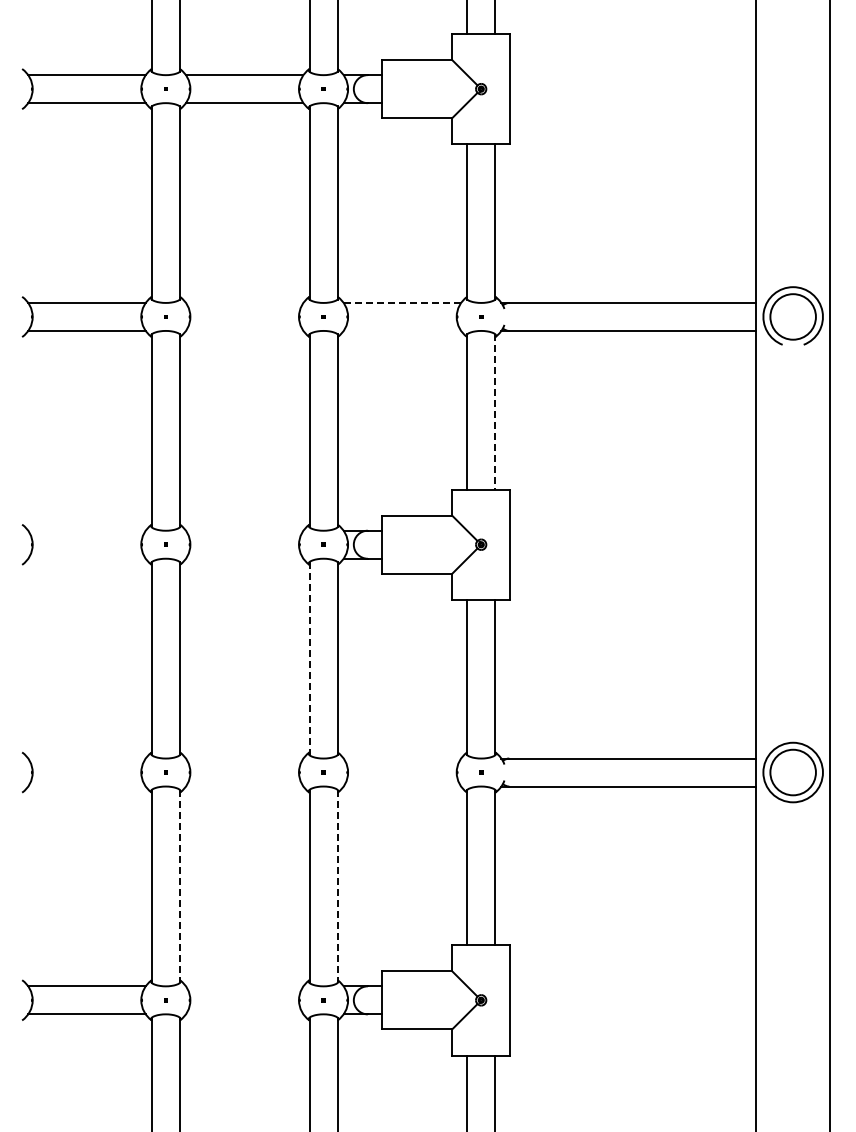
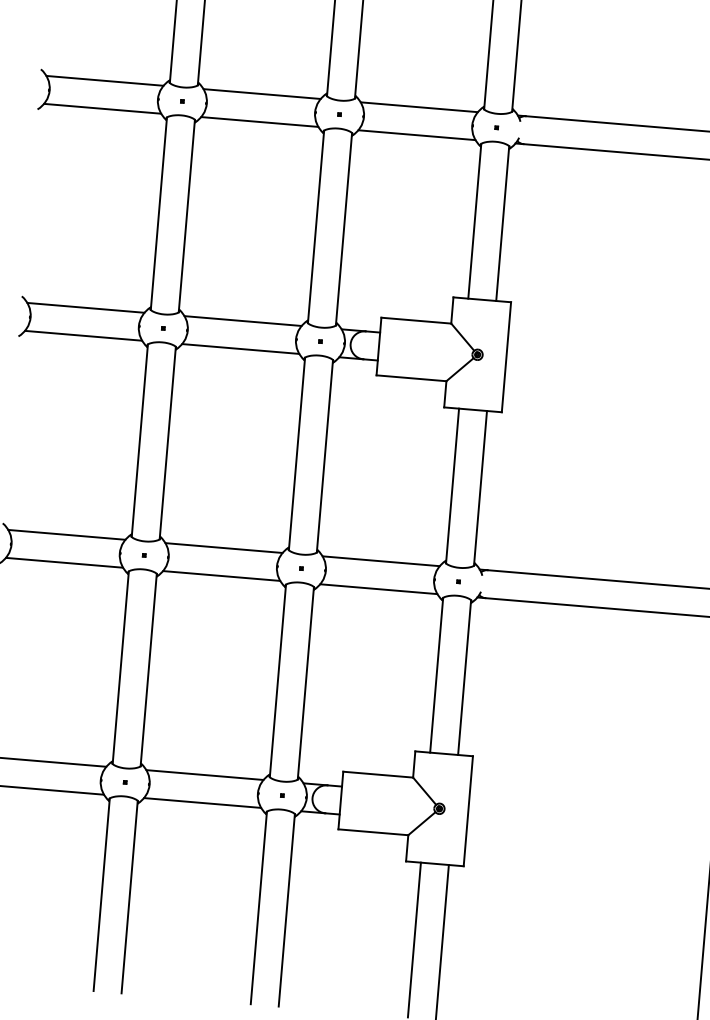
line: (244, 302) -> (261, 93), added
line: (402, 302) -> (419, 106), dashed -> solid
line: (244, 330) -> (259, 121), added
line: (402, 330) -> (417, 134), added
line: (495, 411) -> (502, 223), dashed -> solid
line: (86, 530) -> (85, 307), added
line: (244, 530) -> (242, 320), added
line: (86, 558) -> (83, 335), added
line: (244, 558) -> (240, 348), added
line: (309, 658) -> (296, 453), dashed -> solid
line: (86, 758) -> (66, 534), added
line: (244, 758) -> (223, 548), added
line: (402, 758) -> (381, 561), added
line: (86, 786) -> (64, 562), added
line: (244, 786) -> (221, 575), added
line: (402, 786) -> (378, 589), added
line: (179, 886) -> (148, 670), dashed -> solid
line: (337, 886) -> (305, 683), dashed -> solid
line: (244, 986) -> (204, 775), added
line: (244, 1014) -> (202, 803), added

